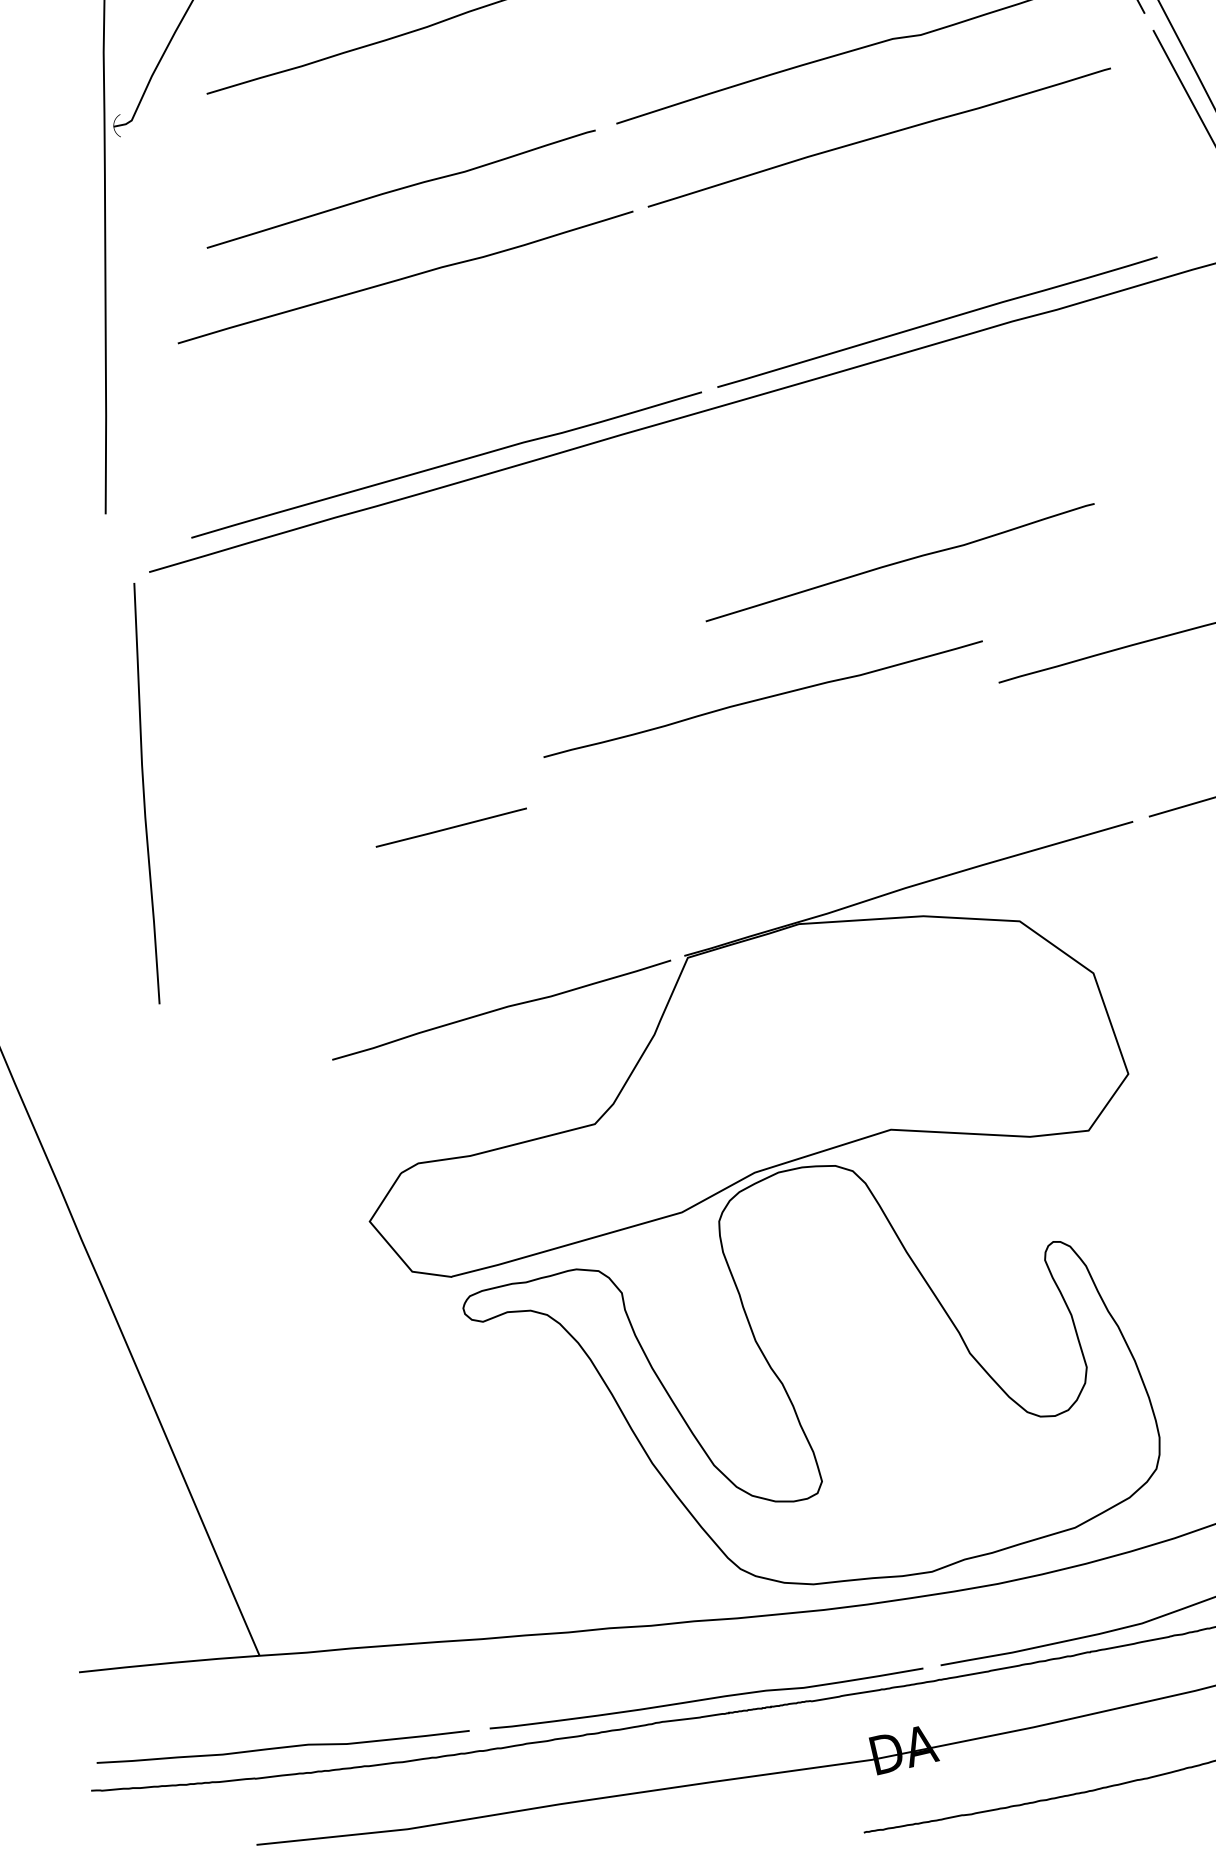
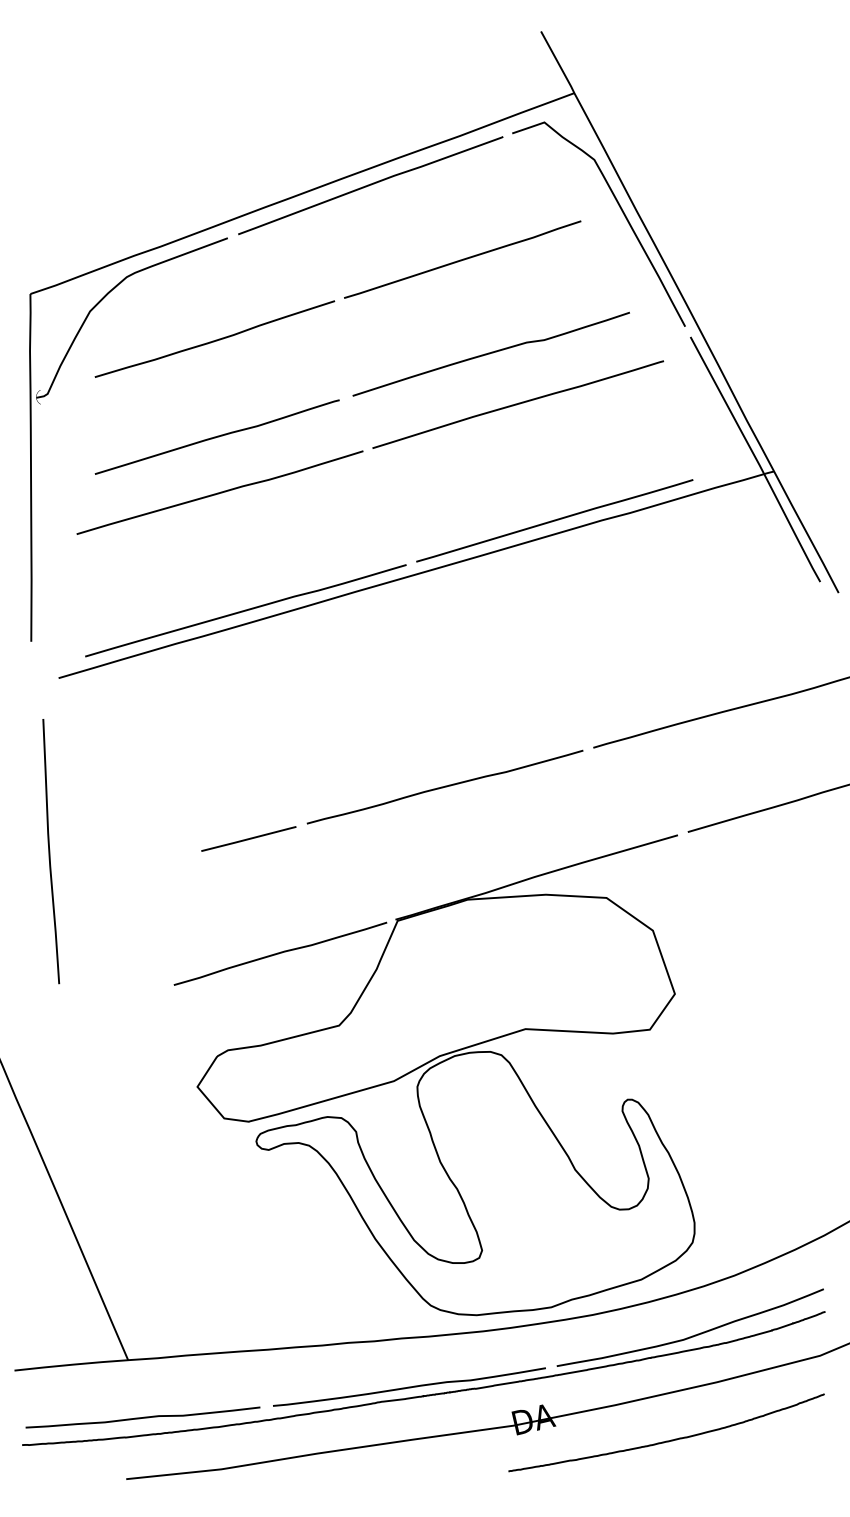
curve: (898, 561) -> (530, 671), removed
curve: (762, 698) -> (444, 786), moved
curve: (145, 793) -> (50, 851), moved

